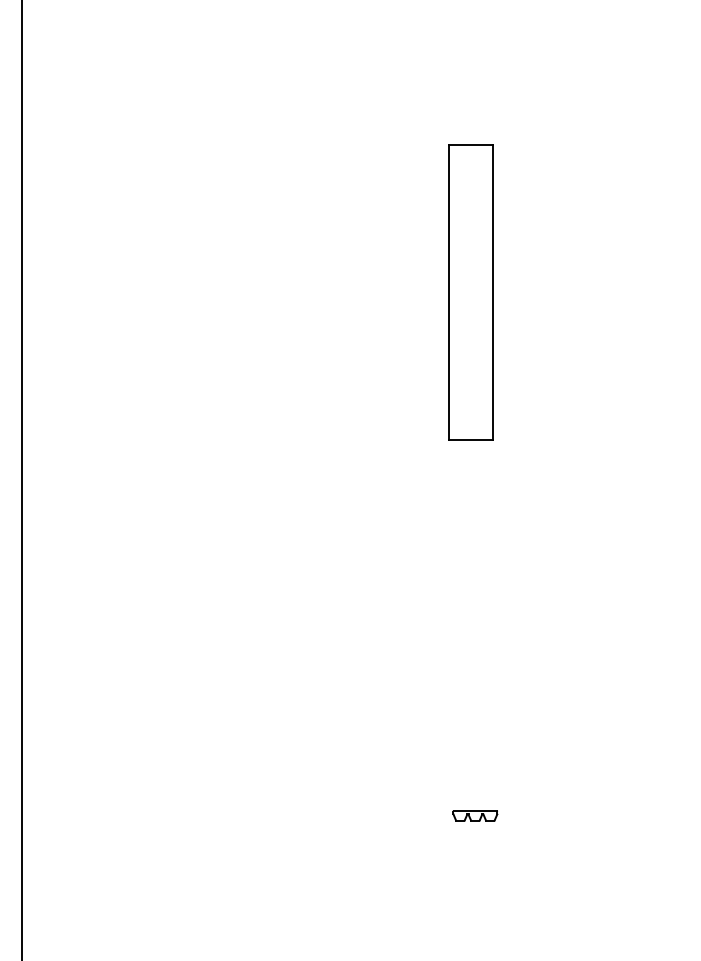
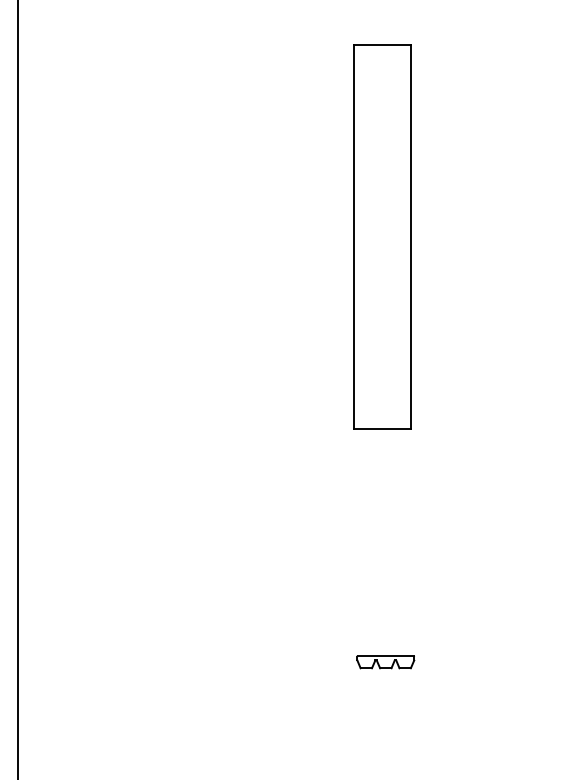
part: (471, 292) -> (382, 237), size x1.6
part: (474, 814) -> (385, 661), size x1.6

